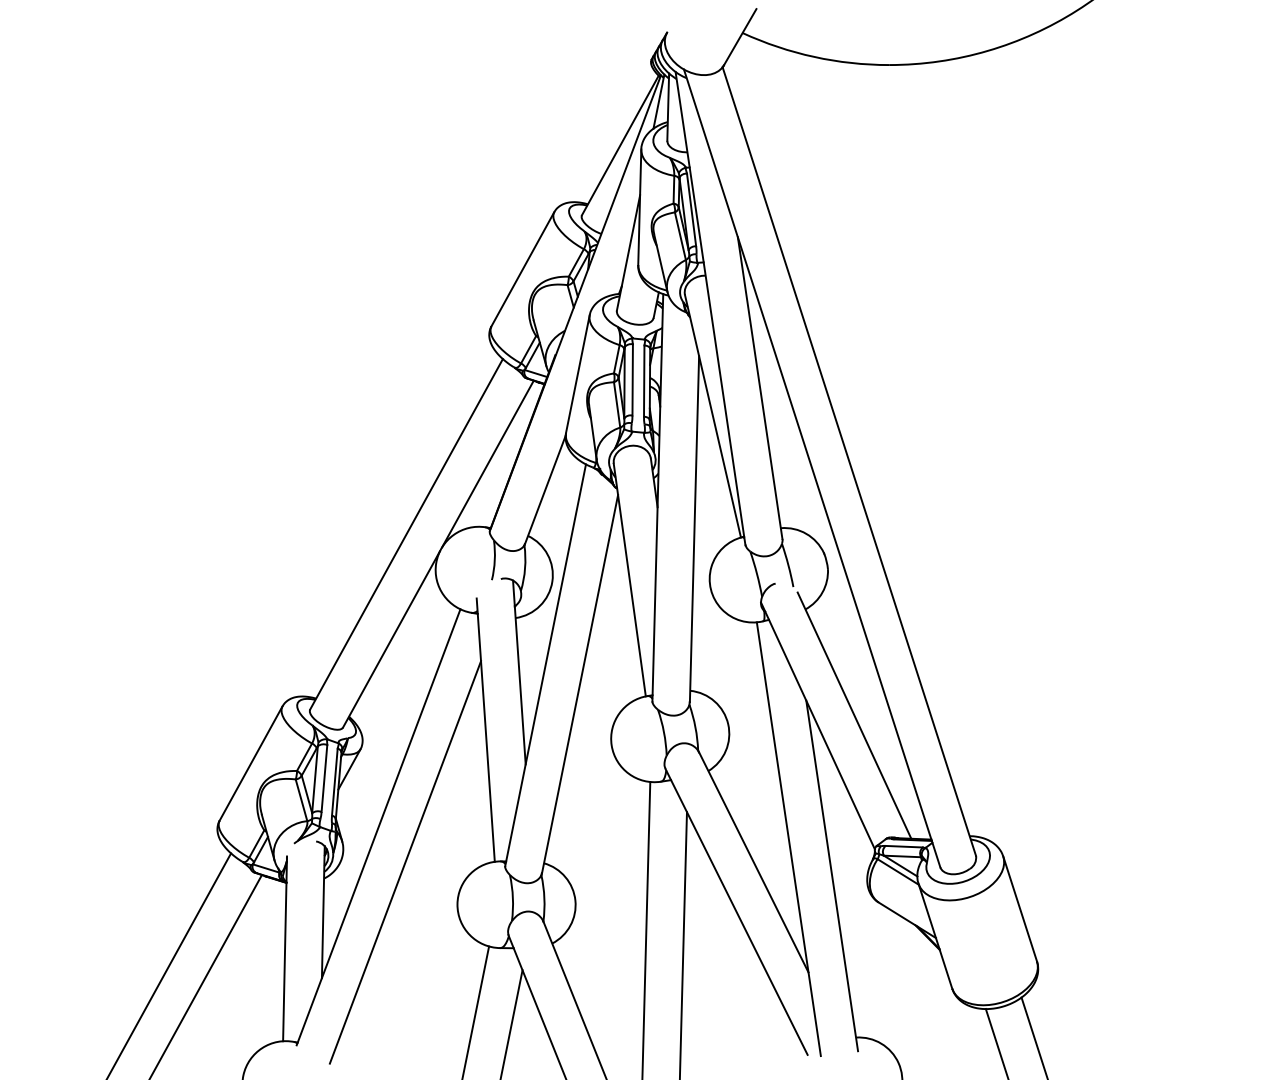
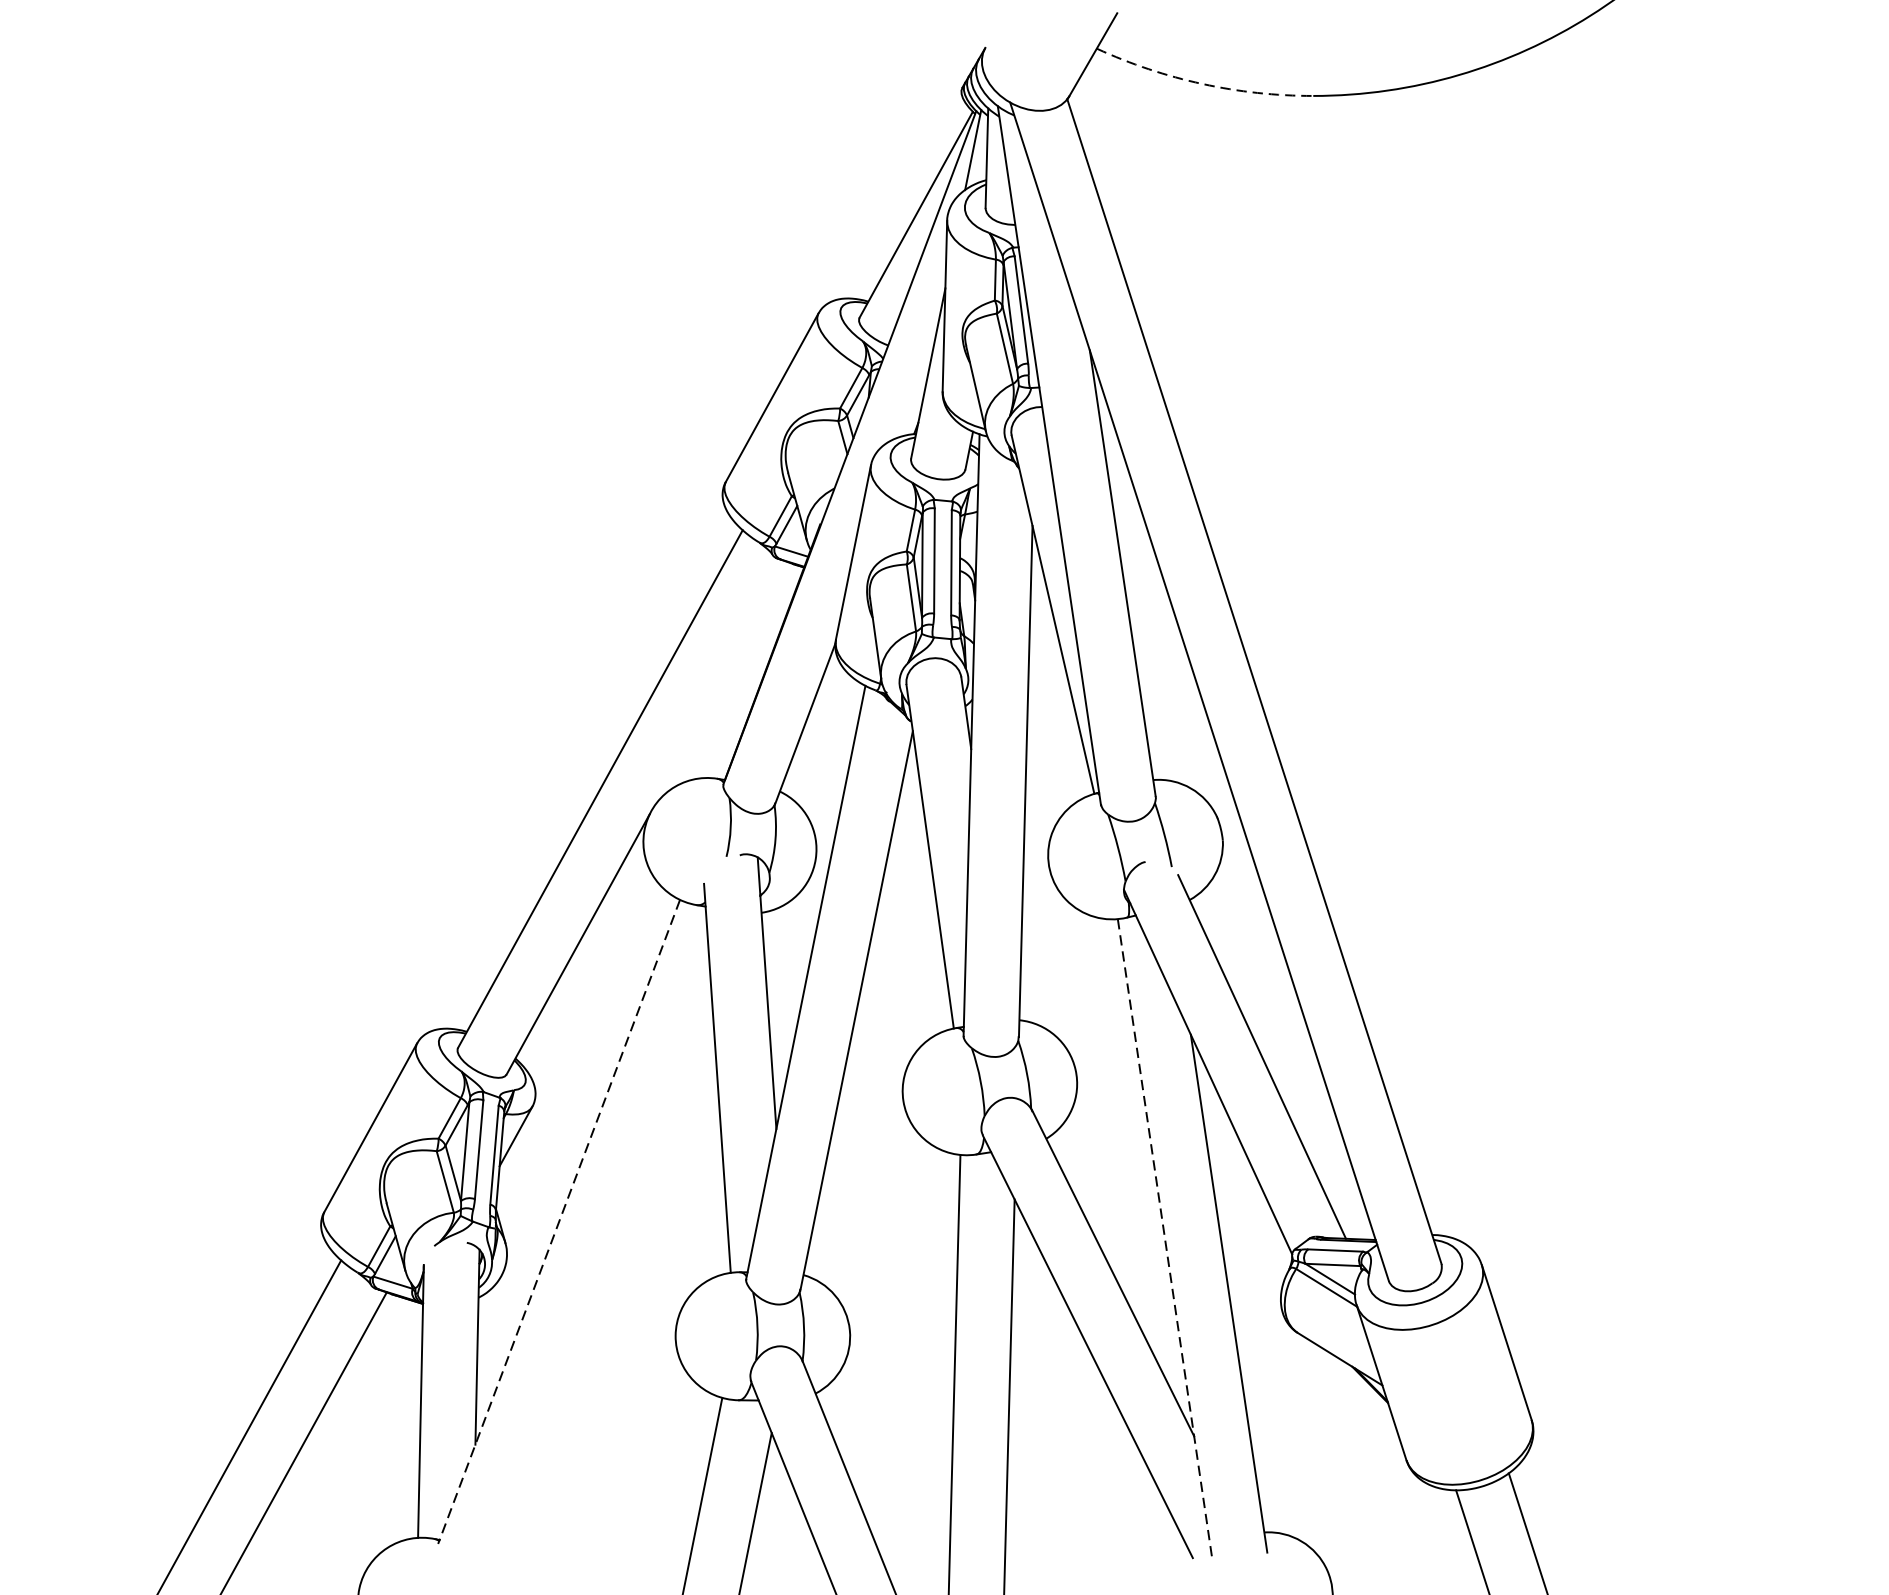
arc: (814, 56) -> (1202, 83), solid -> dashed
line: (487, 463) -> (719, 684), removed
line: (378, 827) -> (558, 1222), solid -> dashed
line: (788, 839) -> (1164, 1239), solid -> dashed
line: (405, 862) -> (598, 1273), removed

